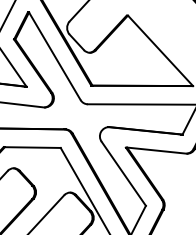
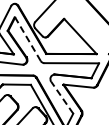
line: (53, 54) -> (27, 38), solid -> dashed
line: (124, 173) -> (62, 97), solid -> dashed

